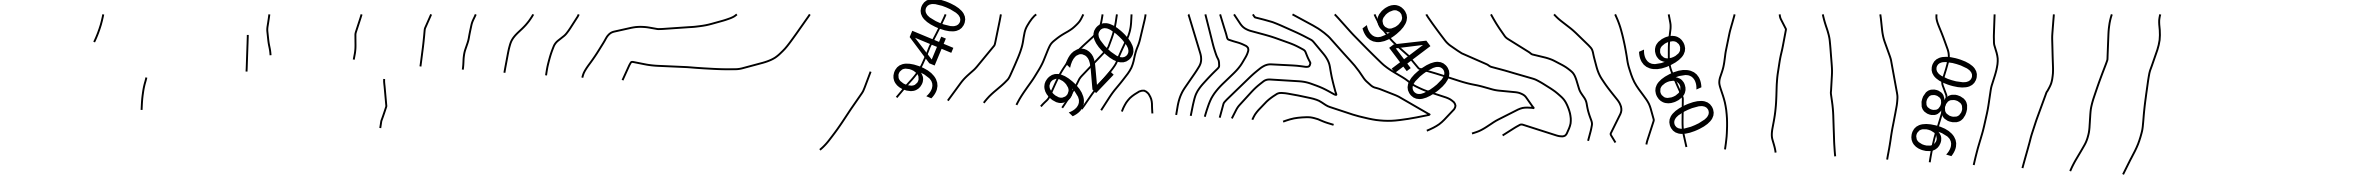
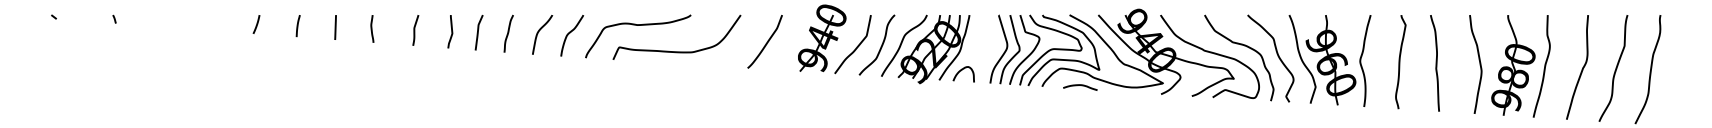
curve: (357, 37) -> (415, 30), moved
line: (247, 53) -> (335, 27), moved
line: (142, 94) -> (297, 26), moved
curve: (385, 103) -> (451, 31), moved
curve: (847, 111) -> (766, 42), moved

